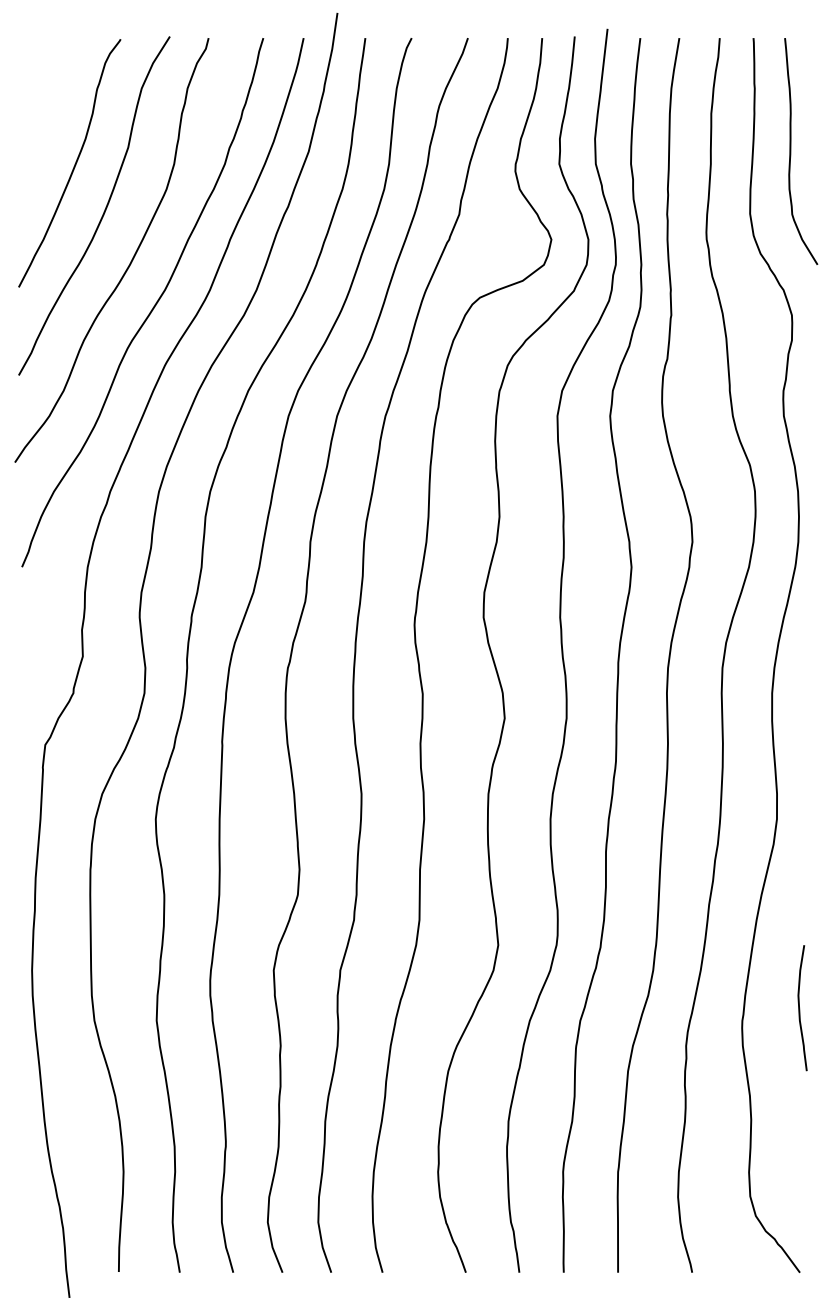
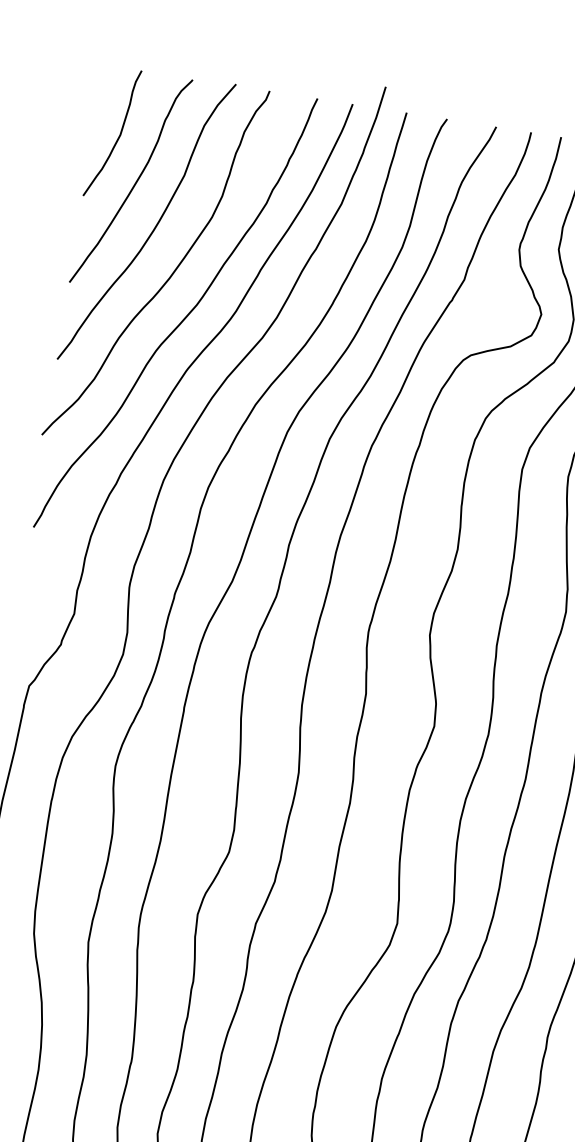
curve: (47, 116) -> (118, 137), added

